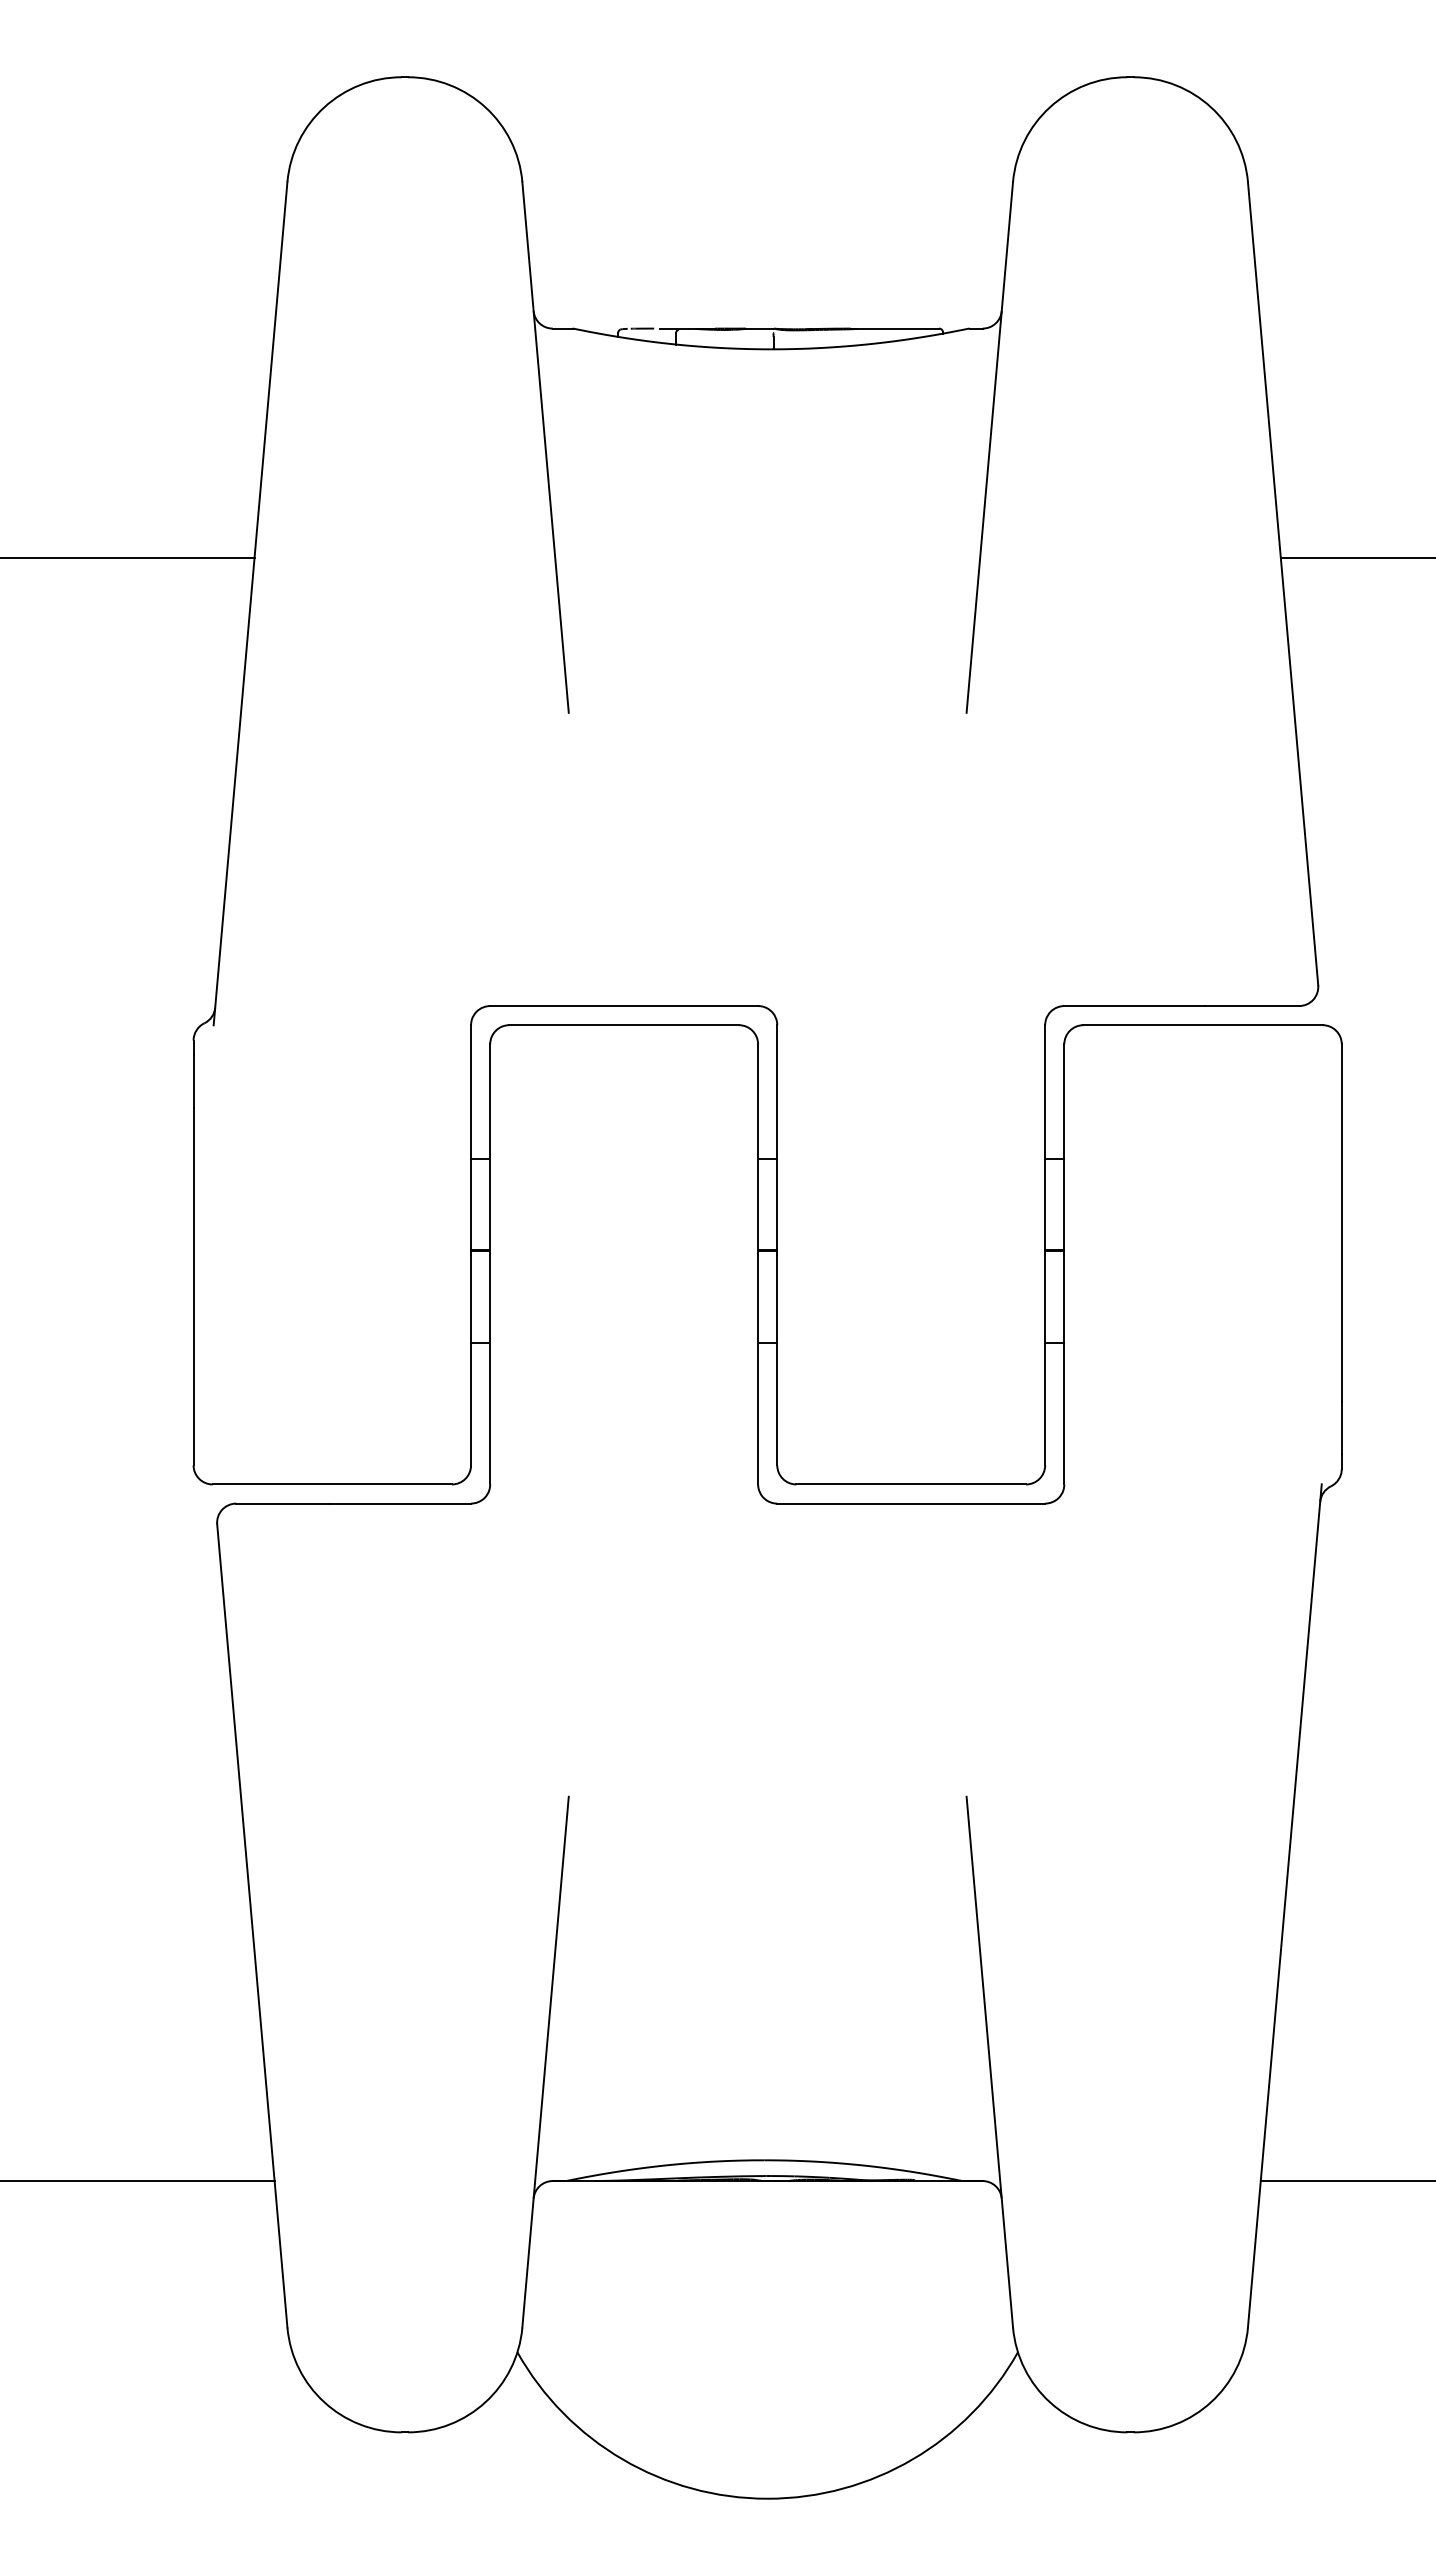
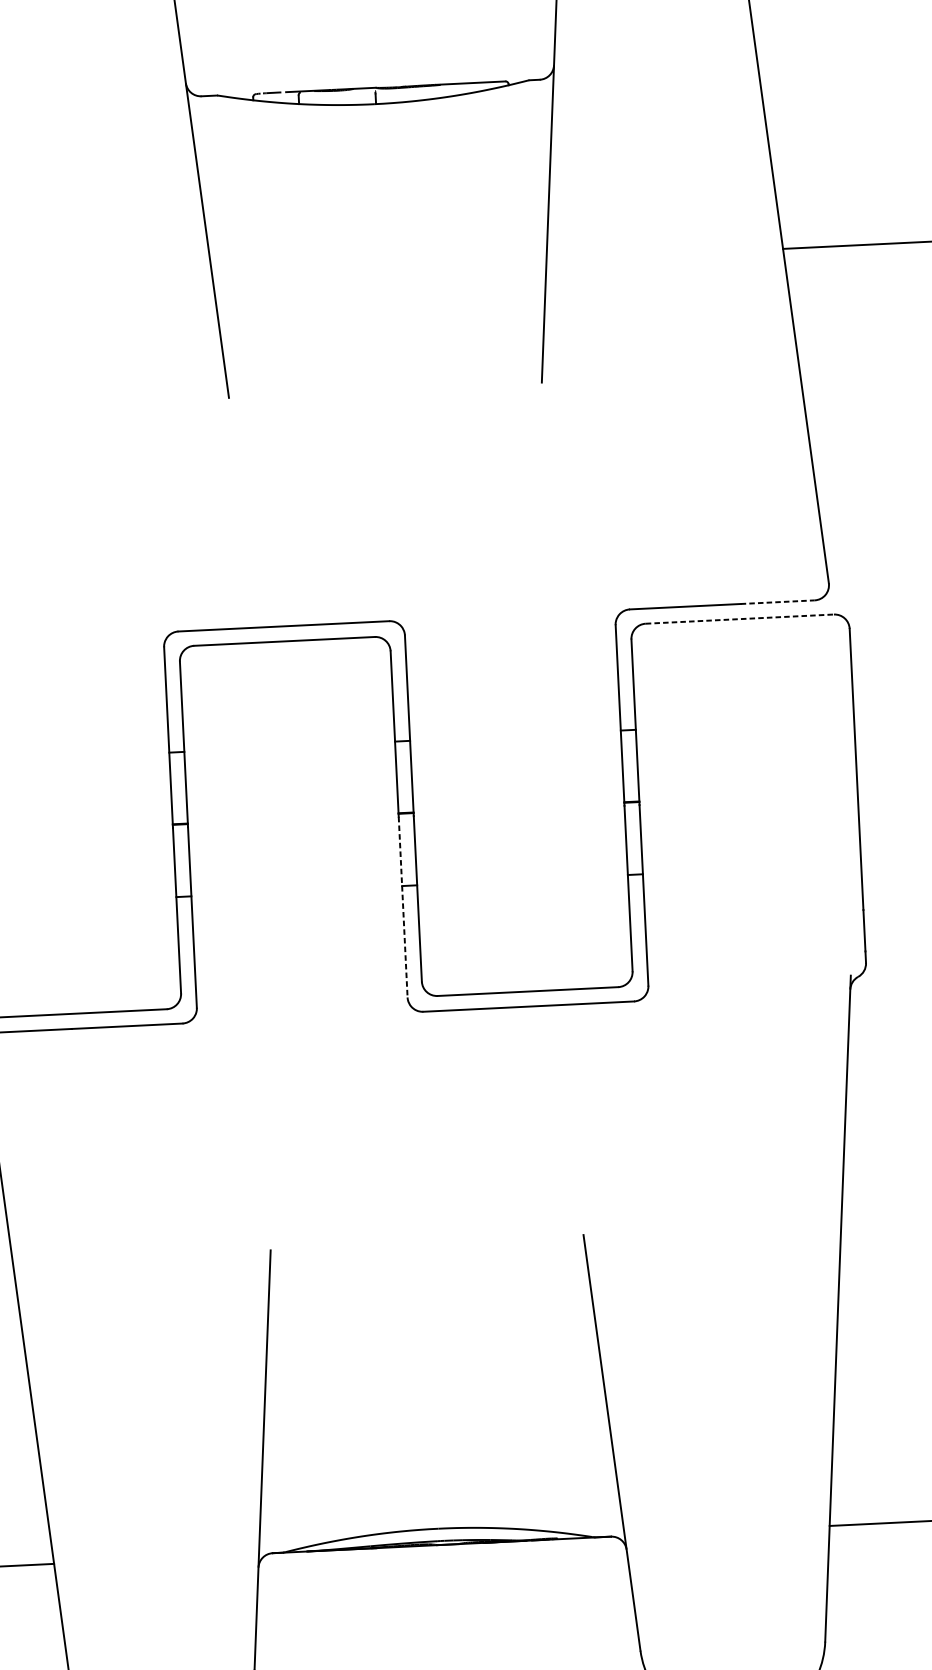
line: (1252, 1006) -> (778, 602), solid -> dashed
line: (1203, 1025) -> (740, 619), solid -> dashed
line: (758, 1369) -> (403, 907), solid -> dashed

